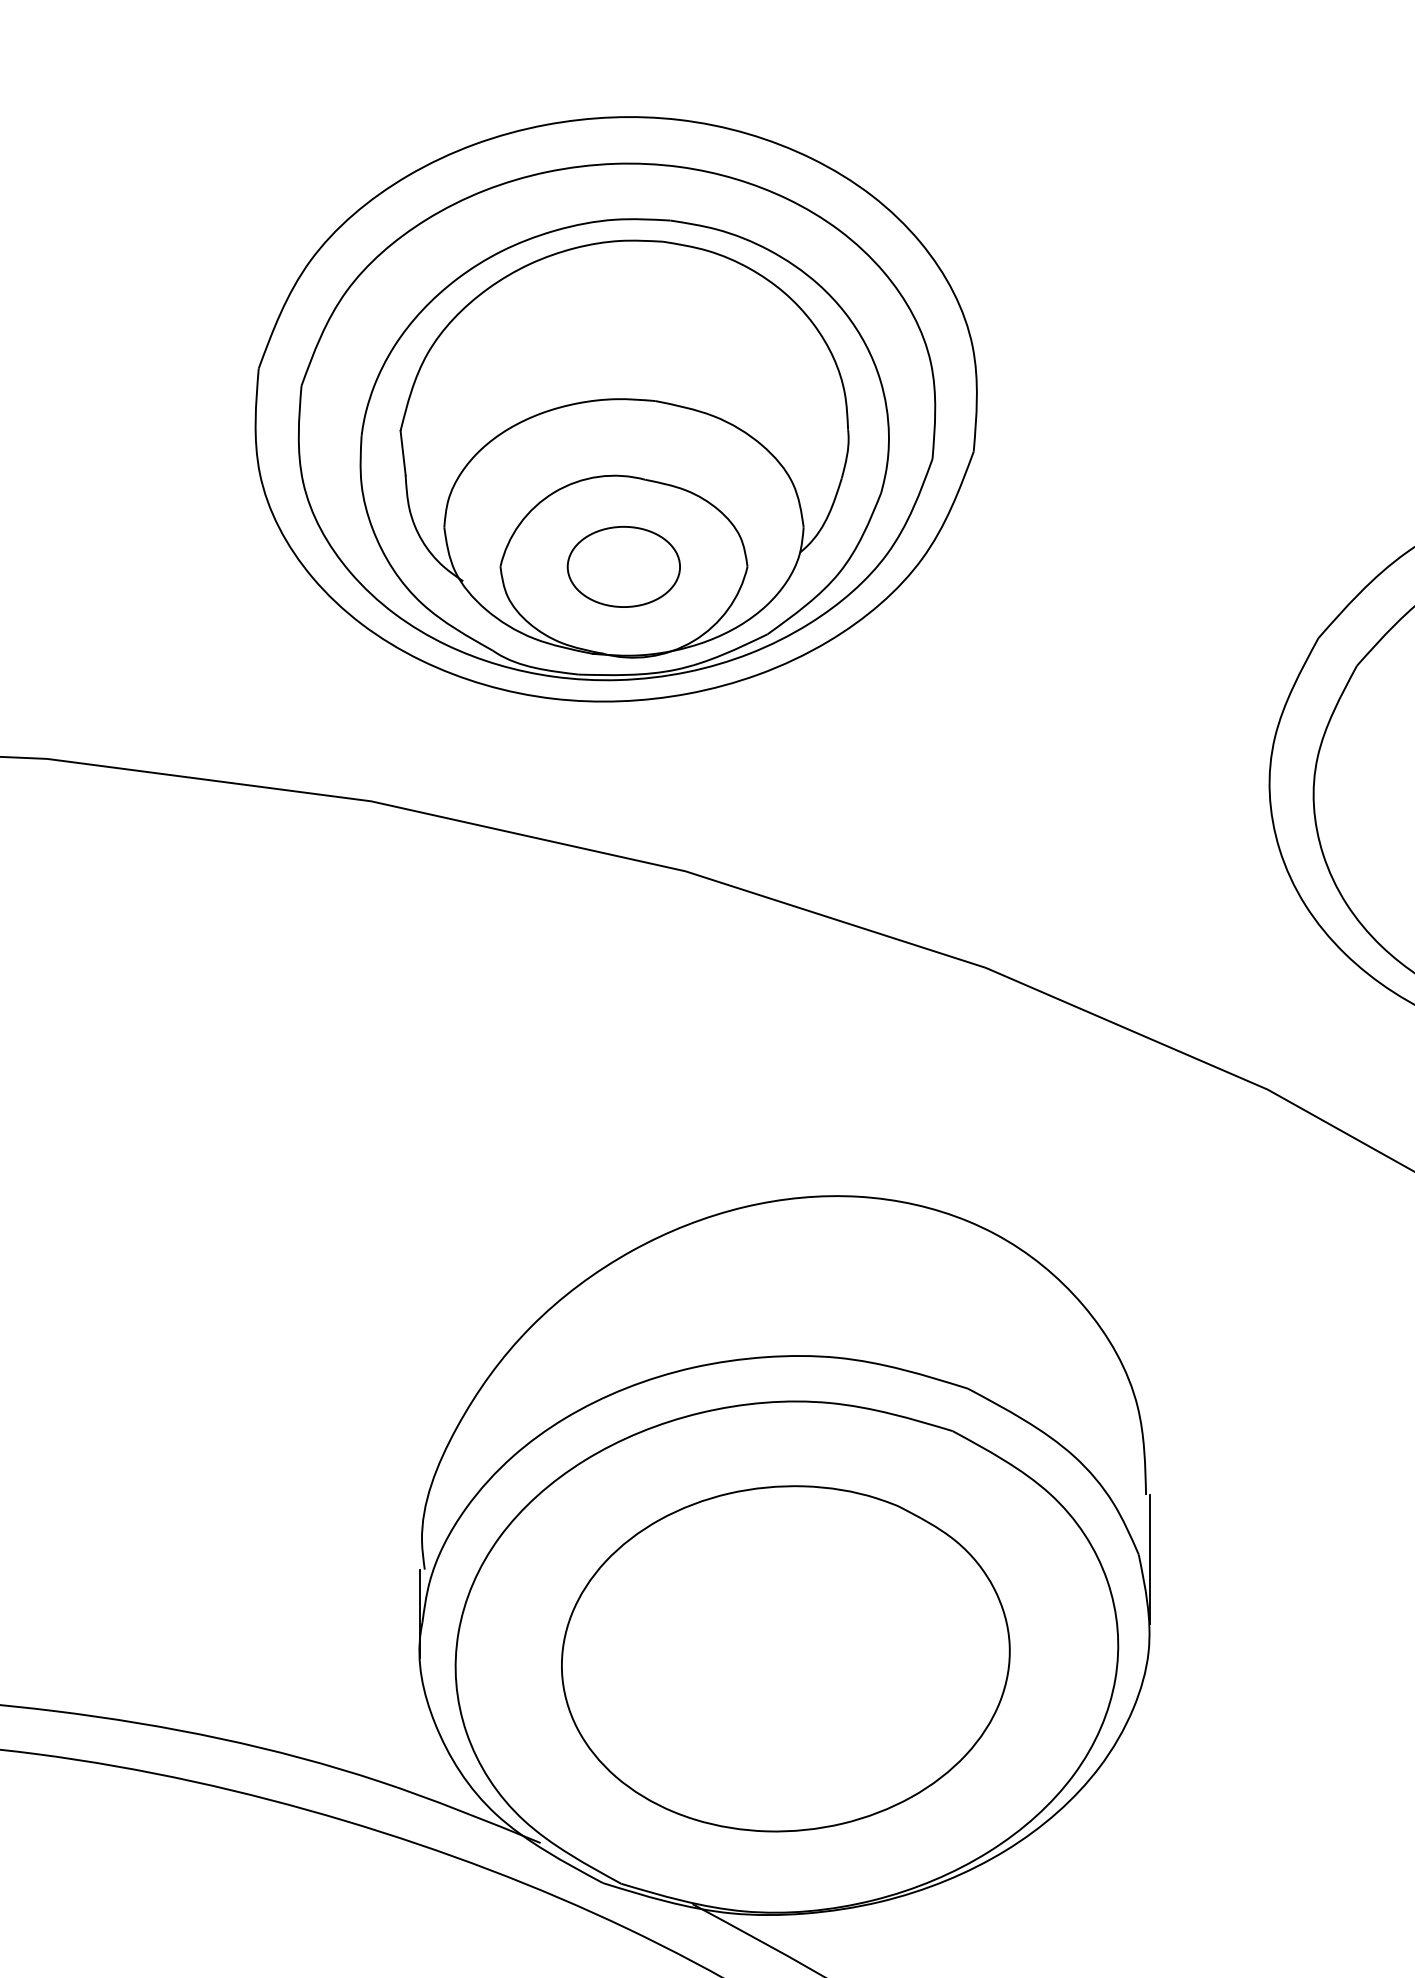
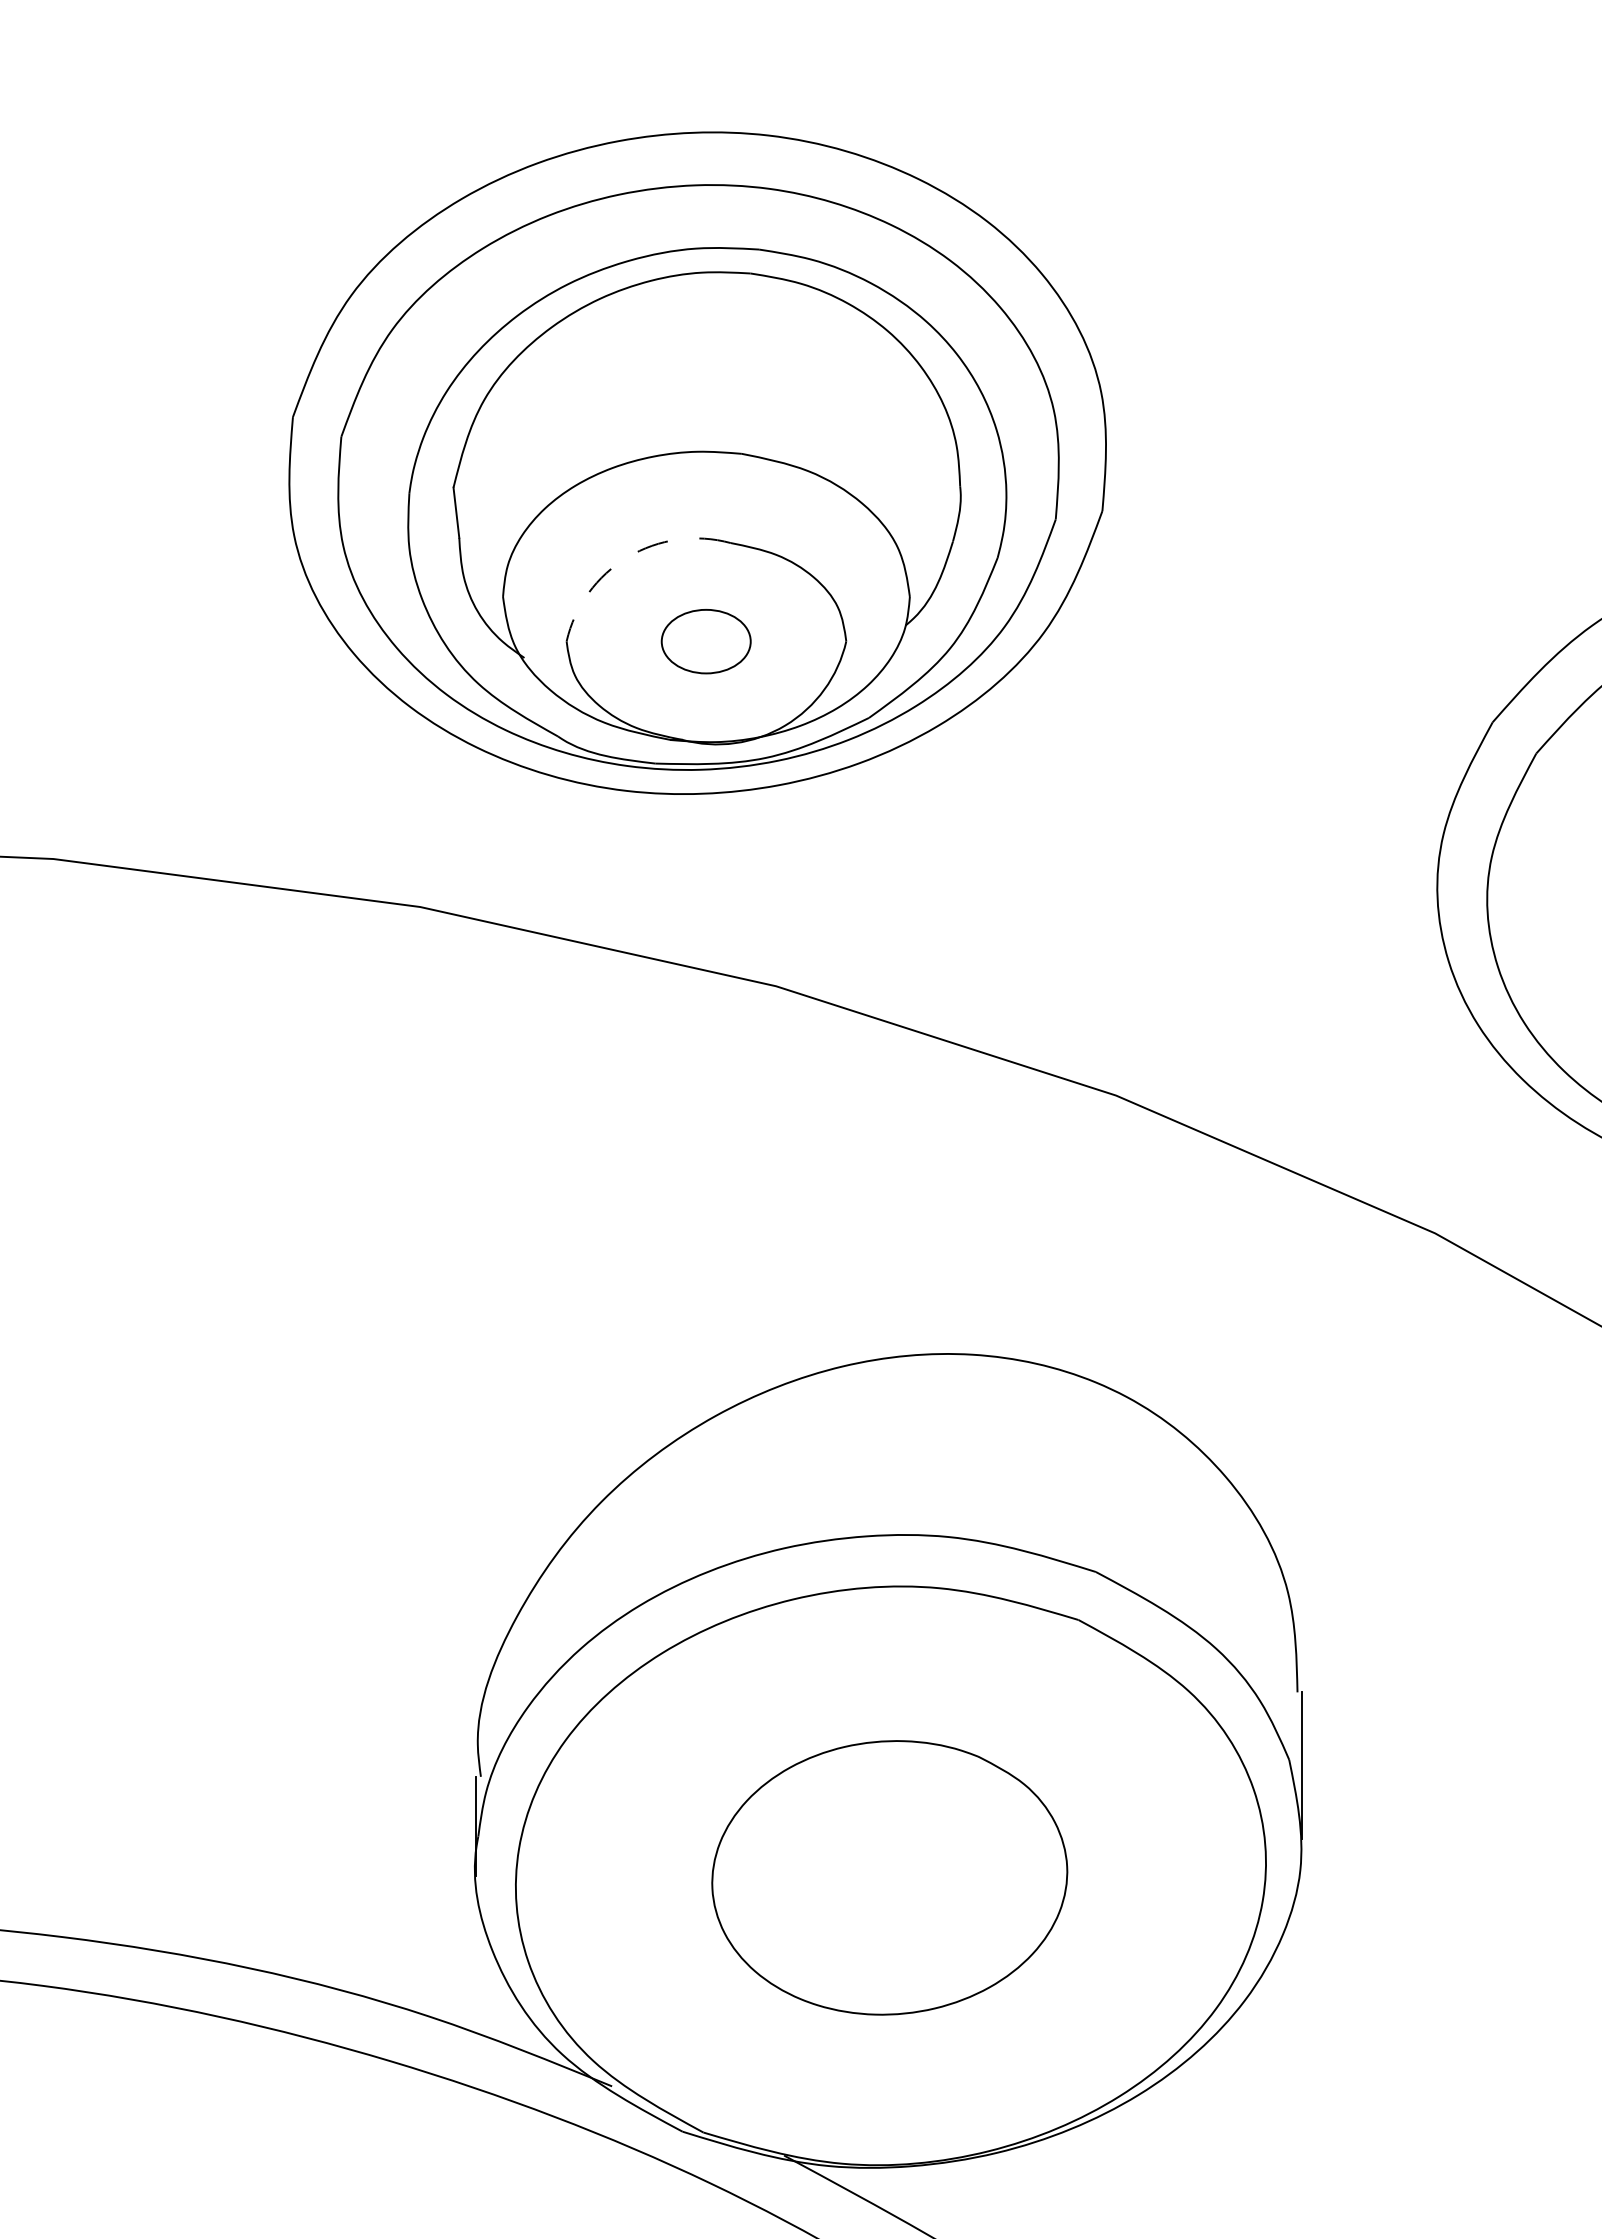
arc: (554, 492) -> (627, 557), solid -> dashed
part: (623, 566) -> (705, 641), size x0.7
part: (785, 1658) -> (889, 1877), size x0.7

